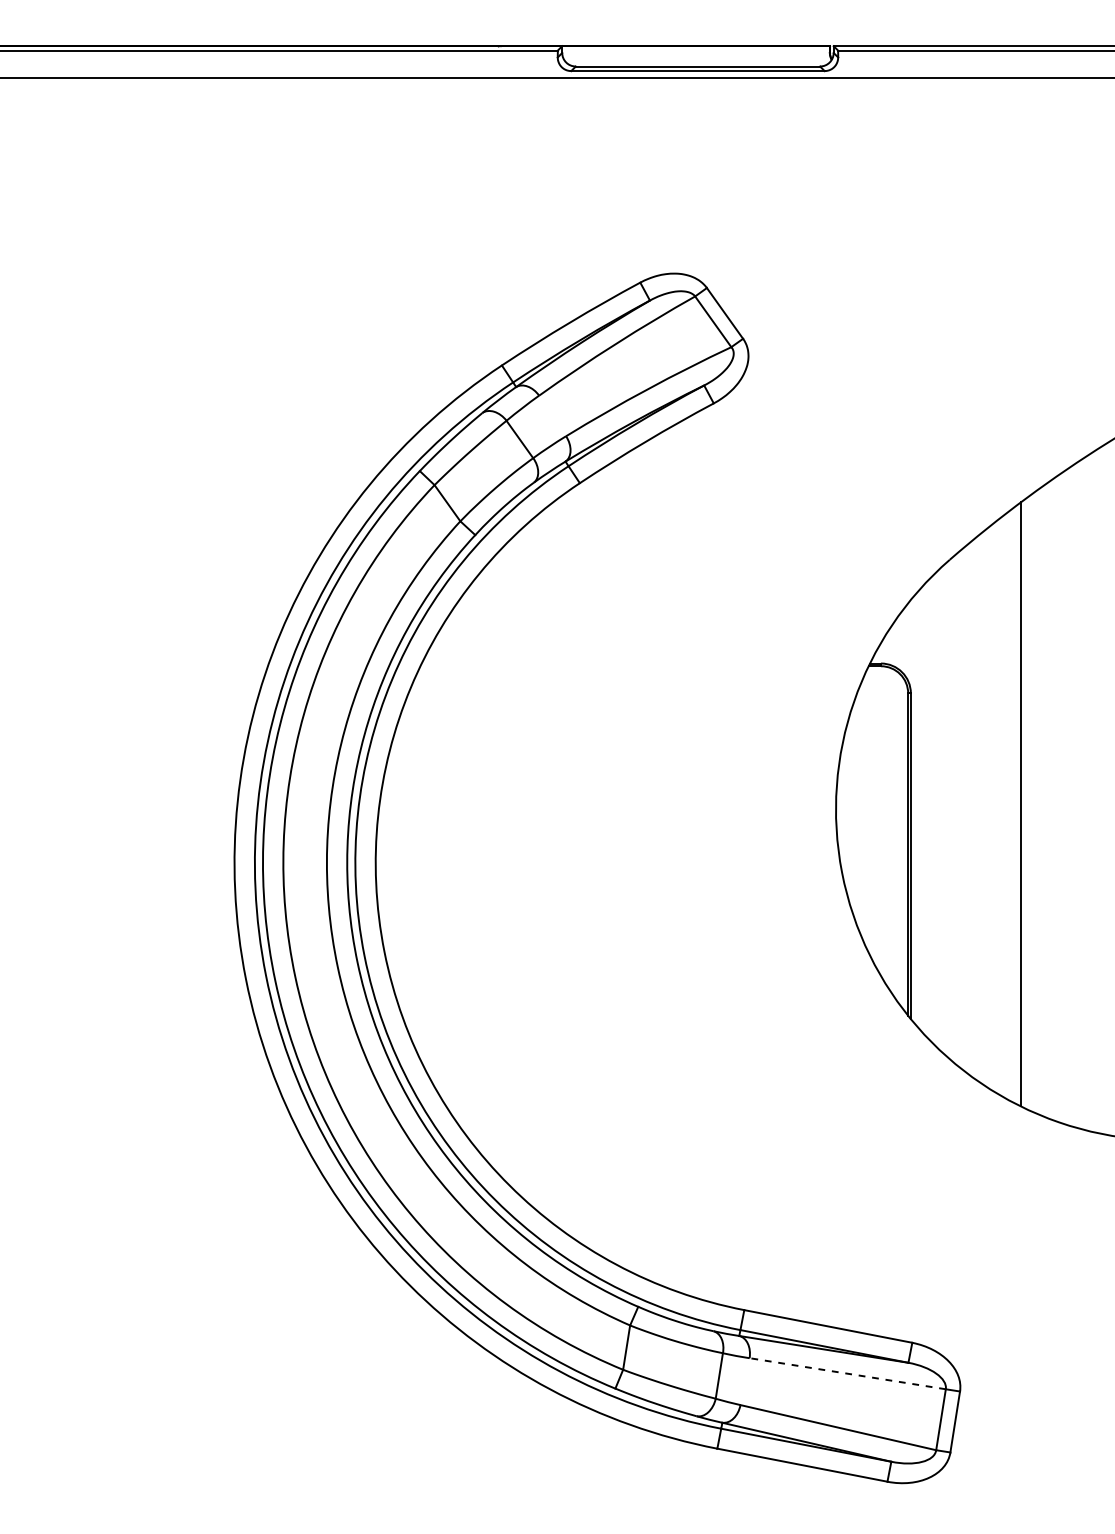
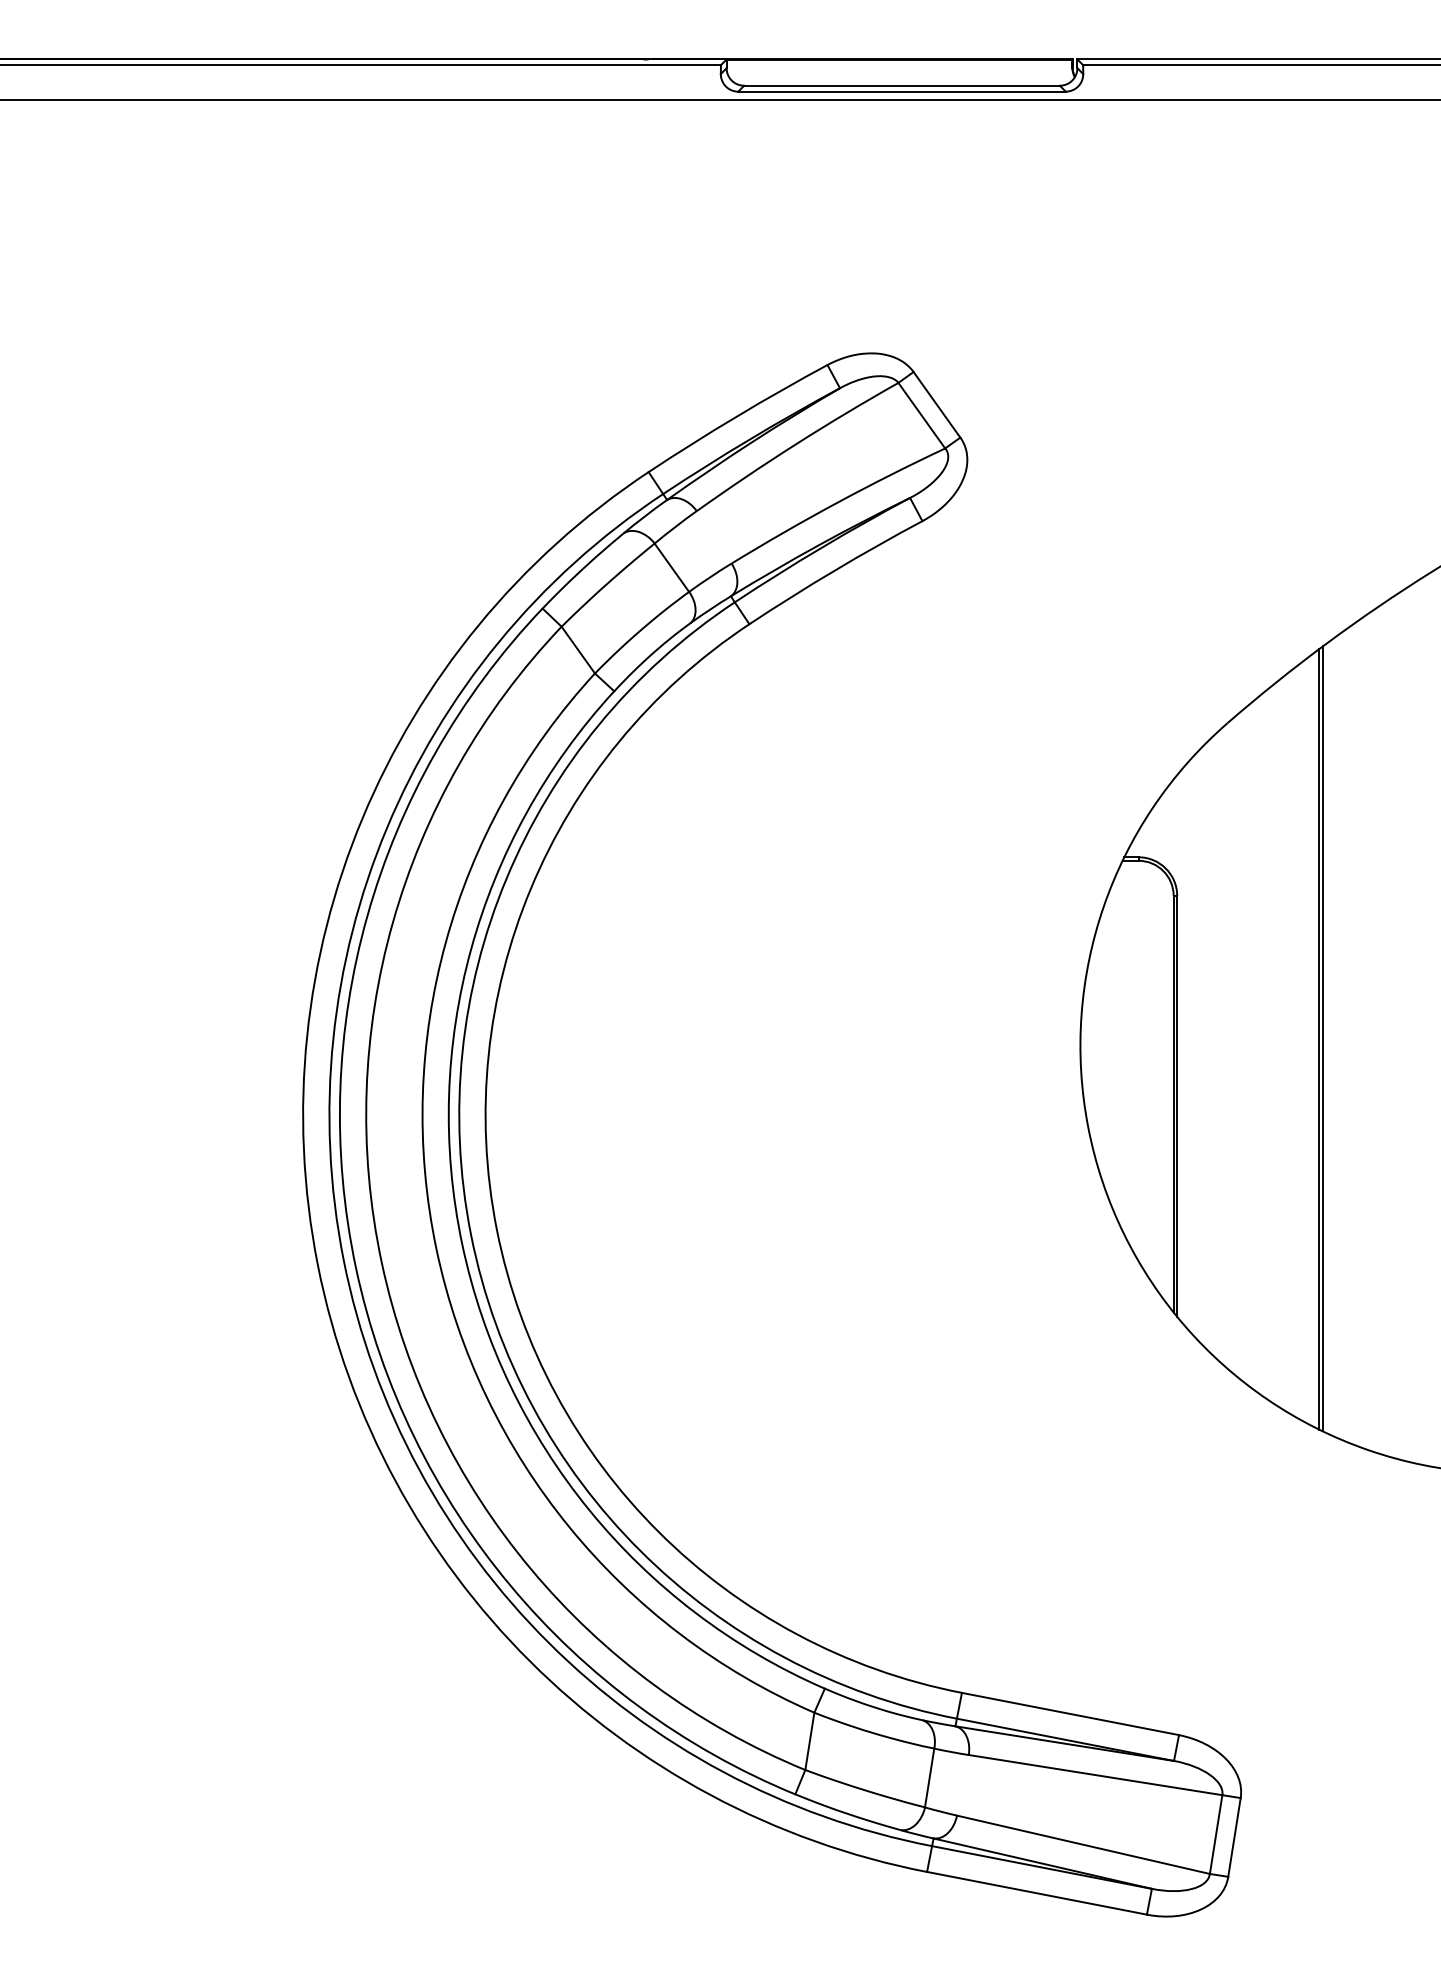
line: (1023, 803) -> (1322, 1038), added
line: (847, 1374) -> (1095, 1775), dashed -> solid

